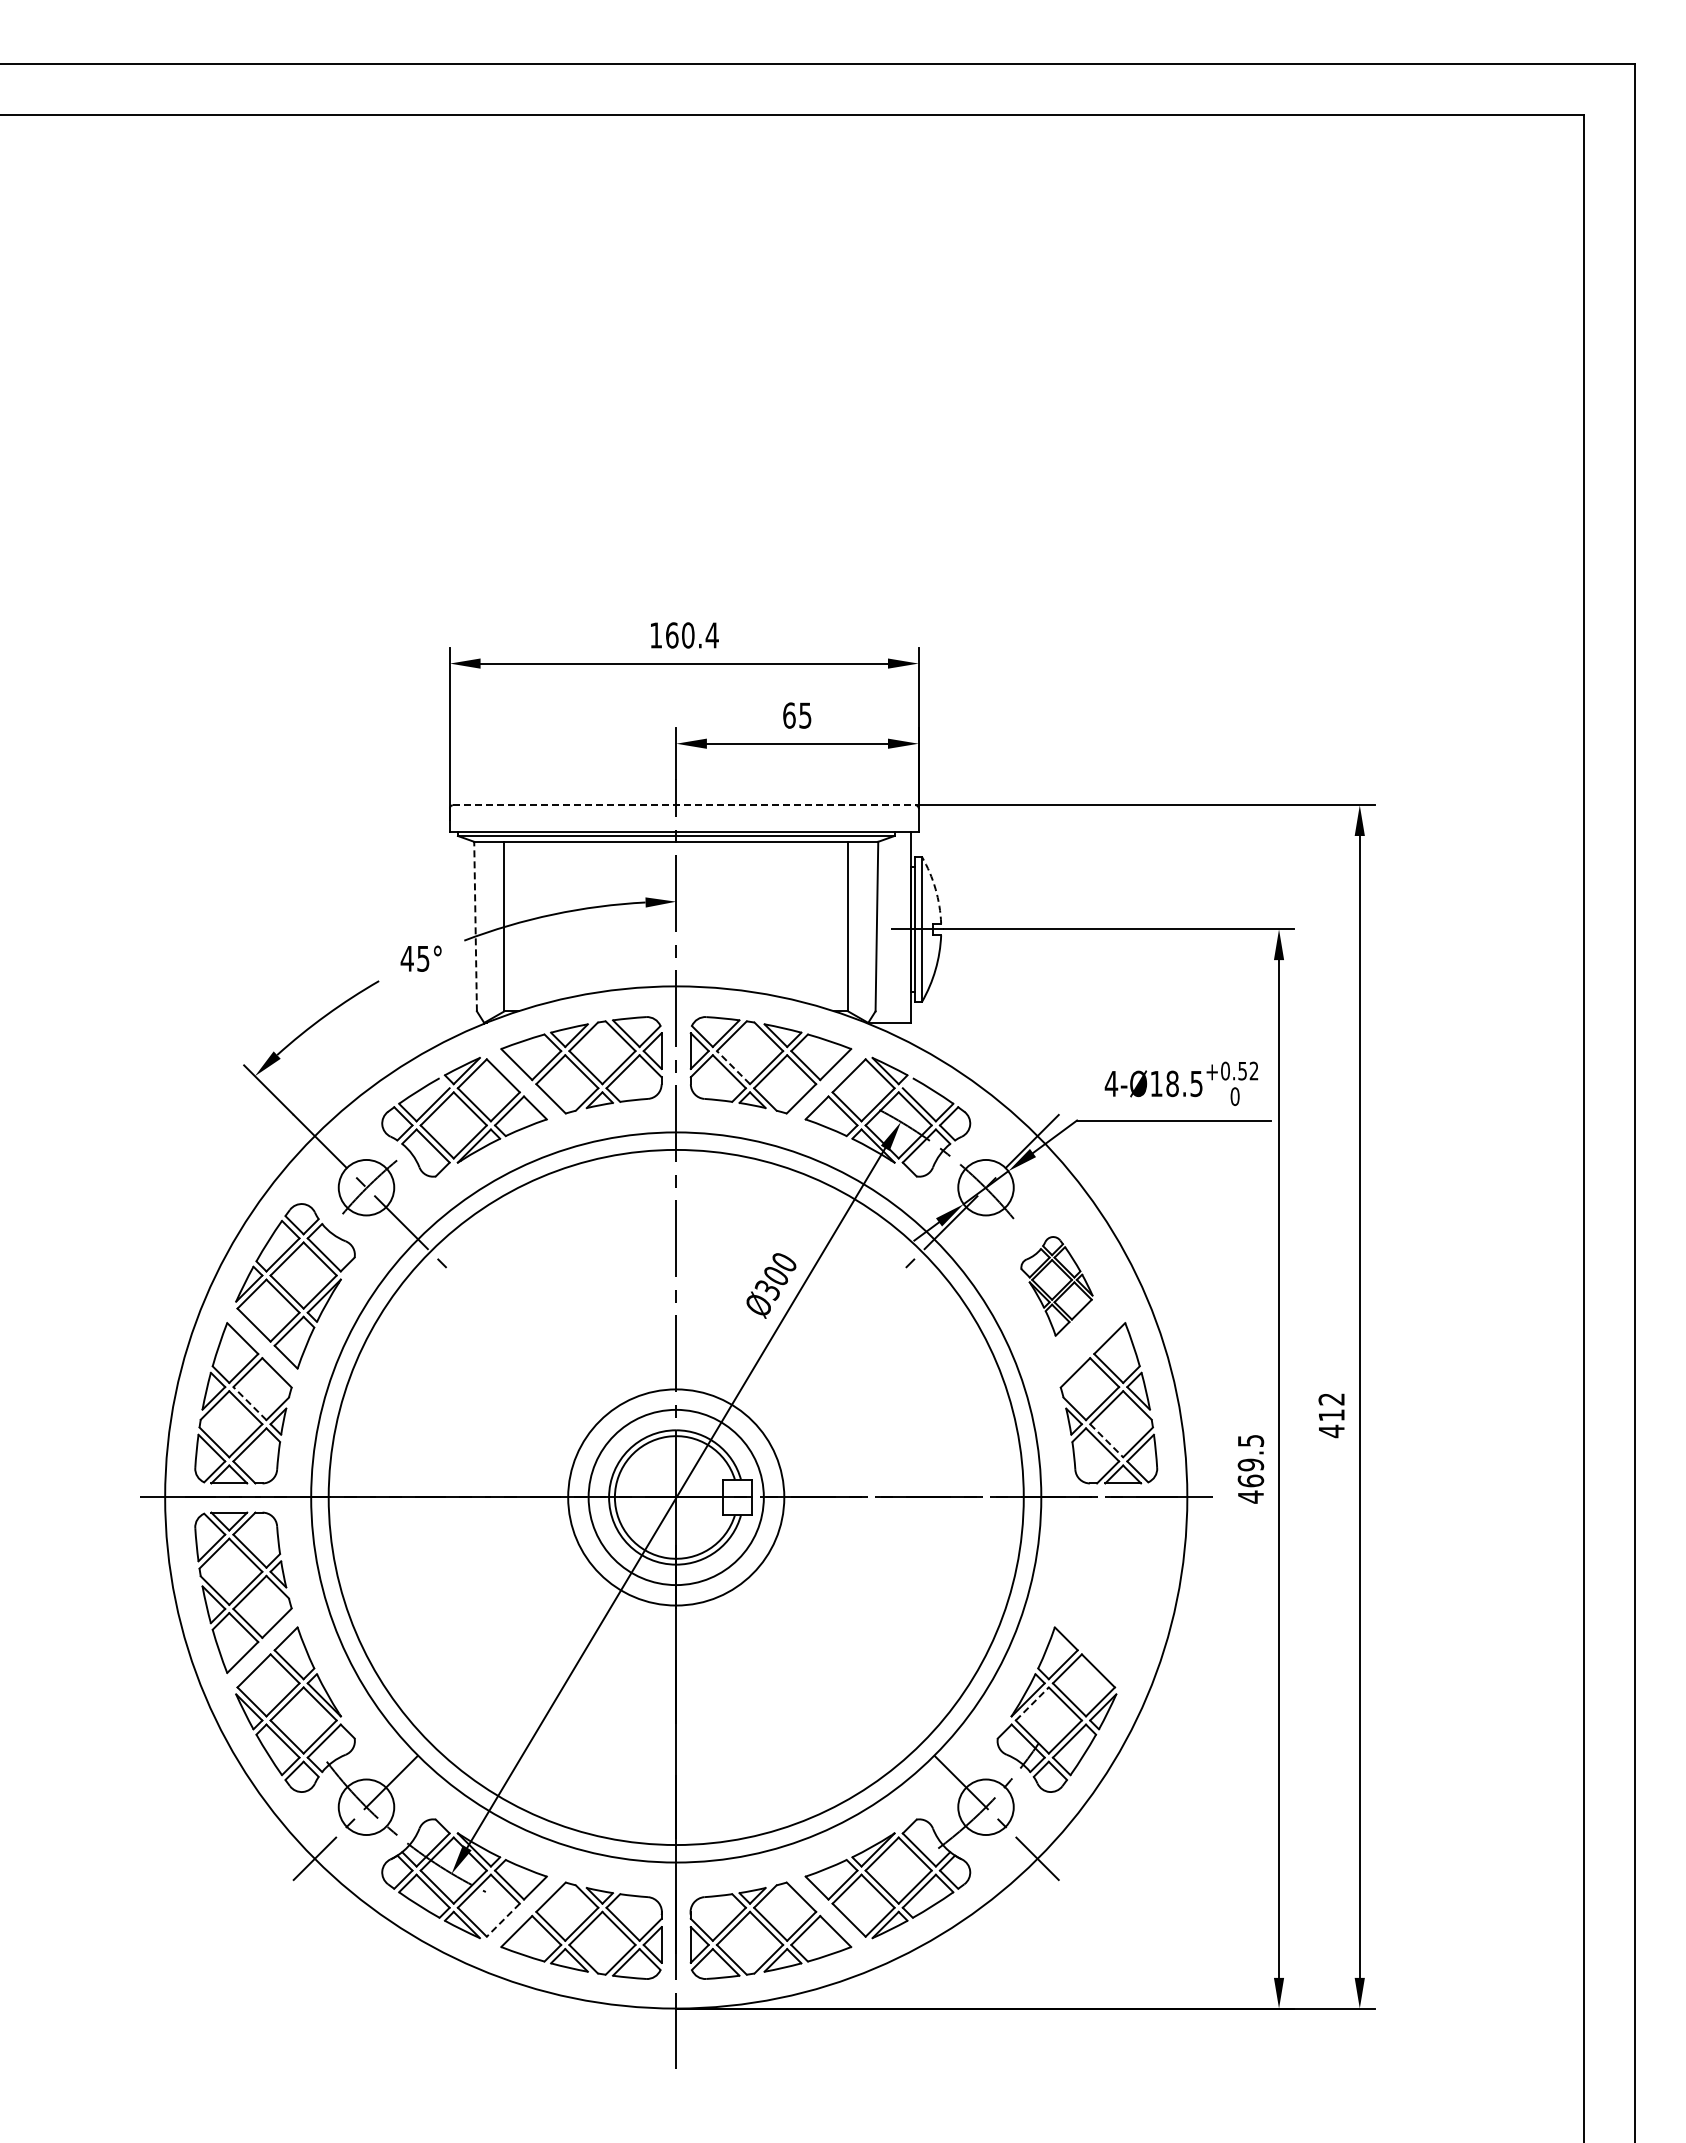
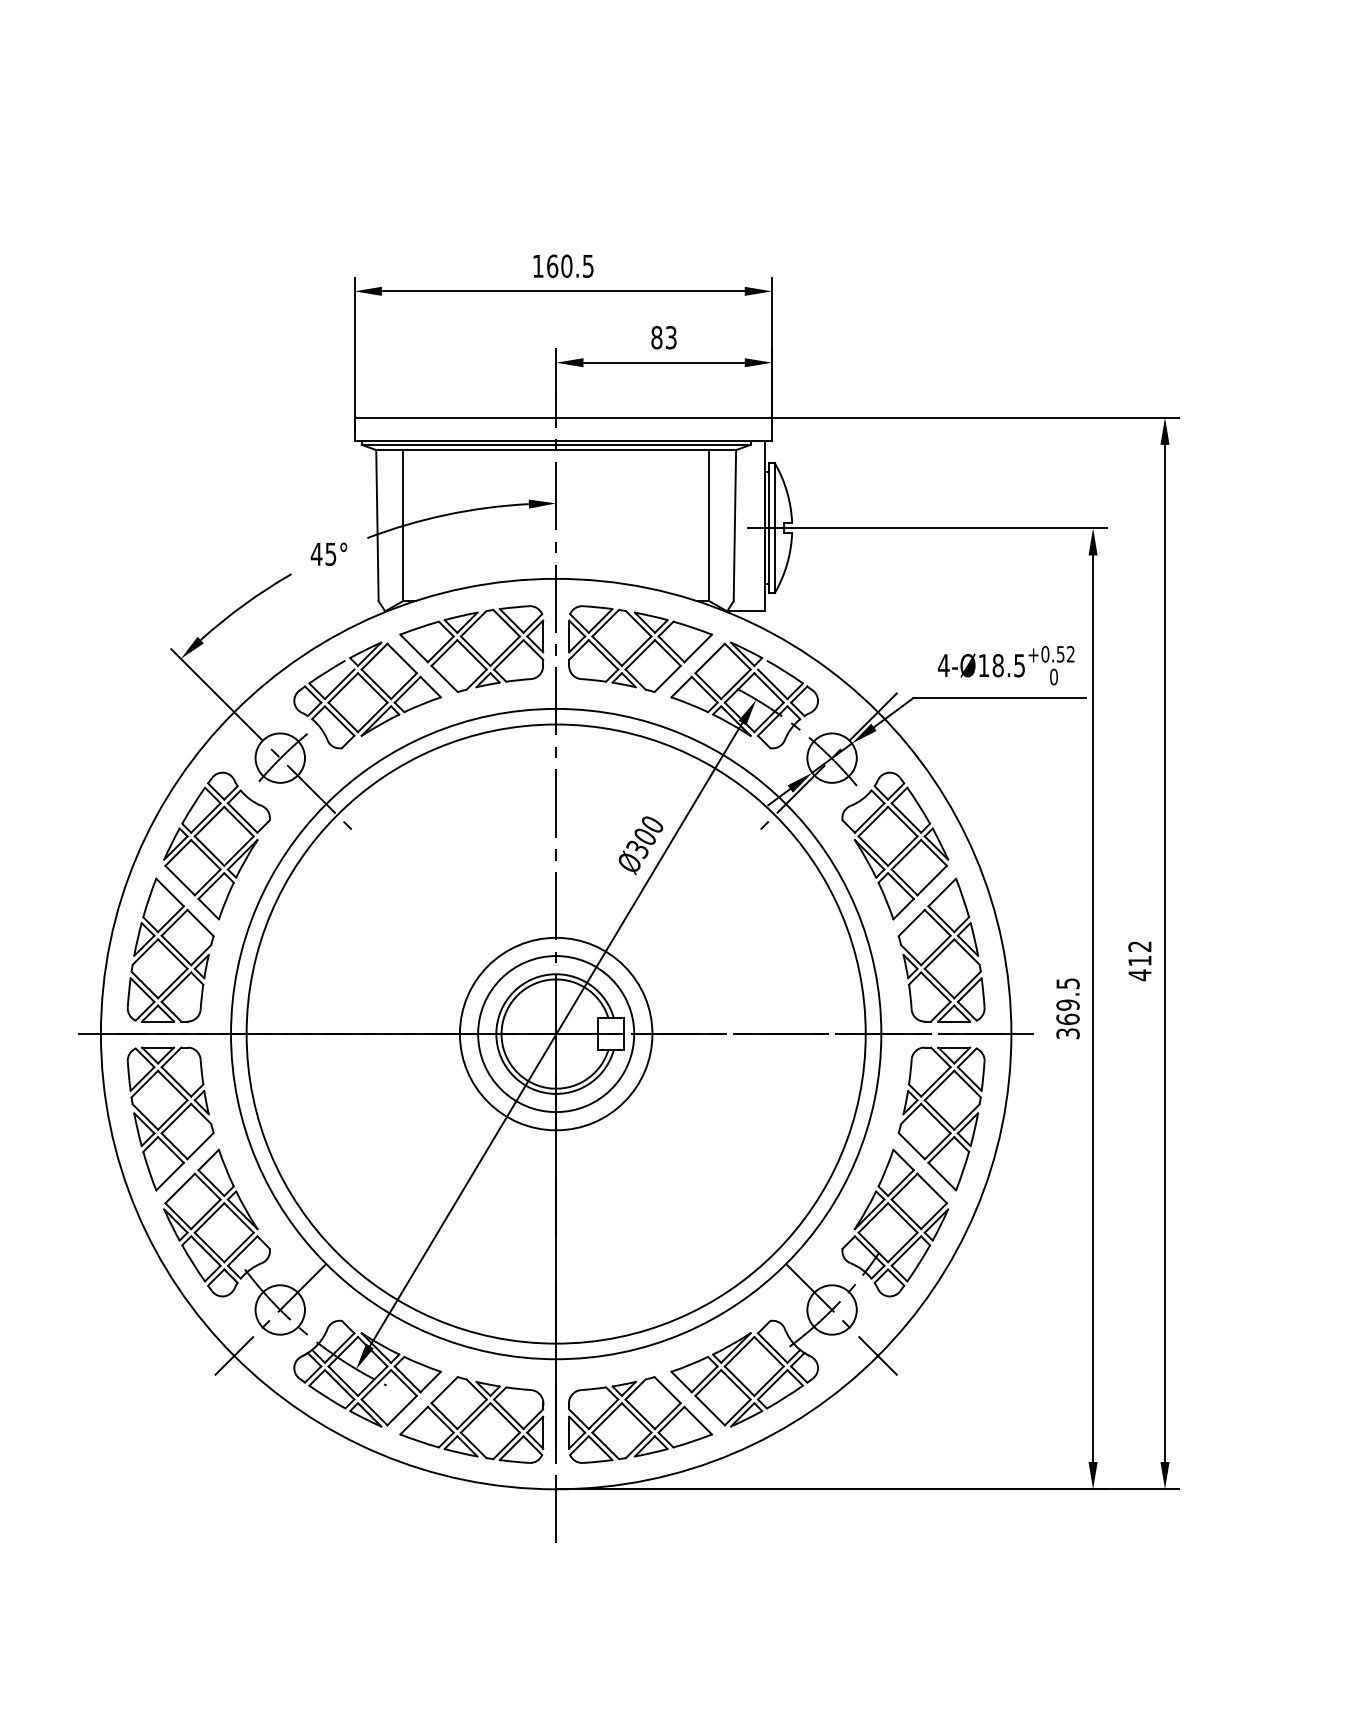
text: (711, 635) -> (587, 266), 160.4 -> 160.5
text: (797, 715) -> (664, 337), 65 -> 83
line: (684, 805) -> (563, 417), dashed -> solid
arc: (935, 889) -> (787, 492), dashed -> solid
line: (475, 926) -> (377, 525), dashed -> solid
line: (733, 1067) -> (607, 651), dashed -> solid
part: (1056, 1286) -> (894, 846), size x1.67
line: (249, 1403) -> (176, 950), dashed -> solid
line: (1107, 1441) -> (940, 984), dashed -> solid
text: (1250, 1496) -> (1067, 1033), 469.5 -> 369.5
part: (1108, 1592) -> (941, 1118), added
line: (1032, 1703) -> (873, 1217), dashed -> solid
line: (502, 1920) -> (401, 1410), dashed -> solid

